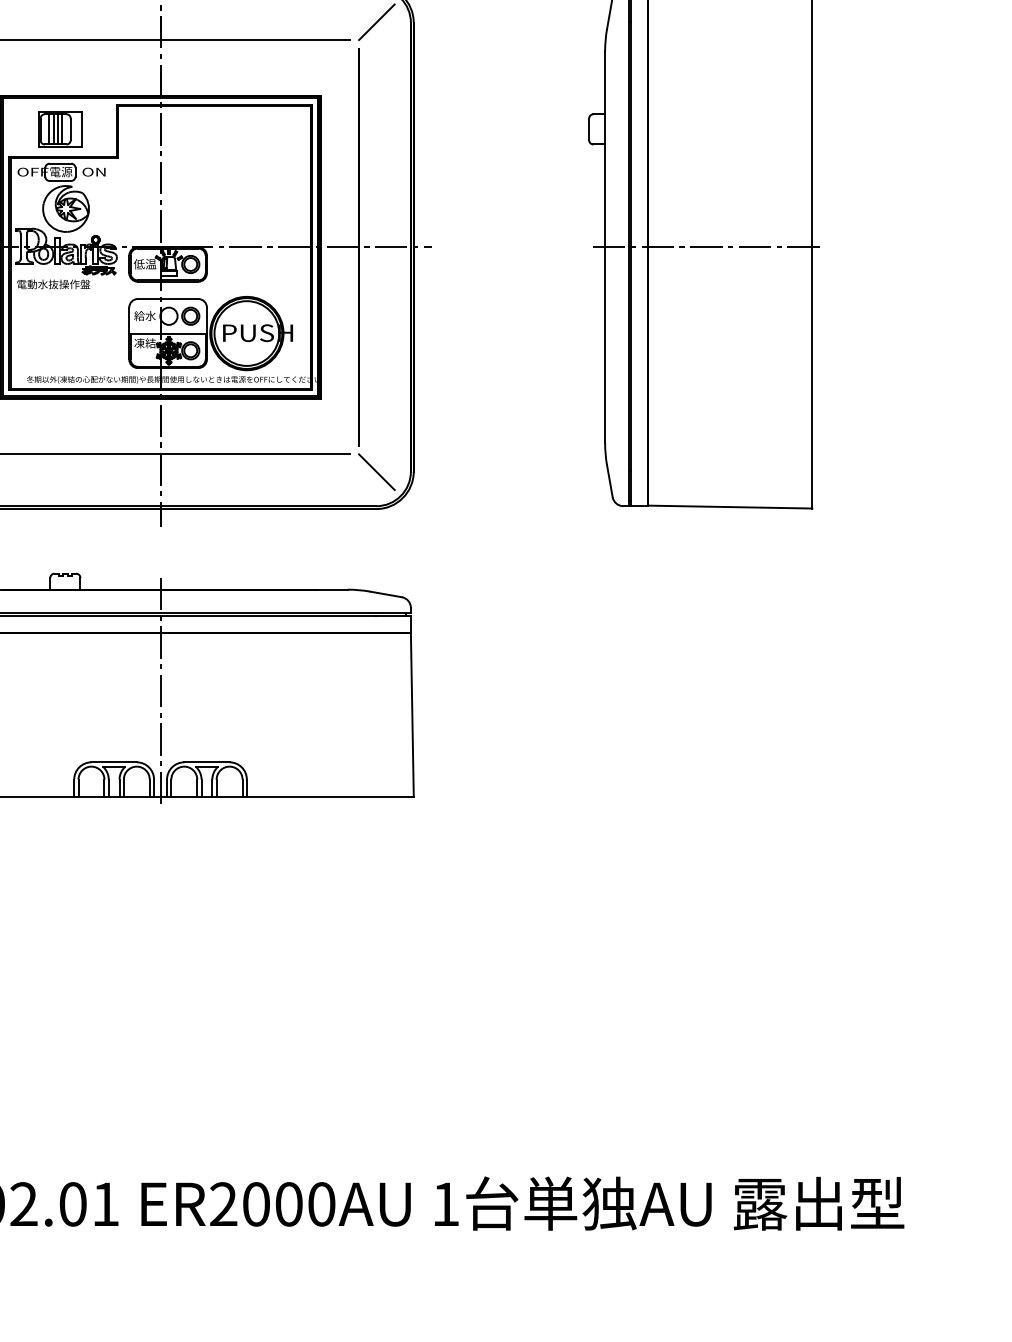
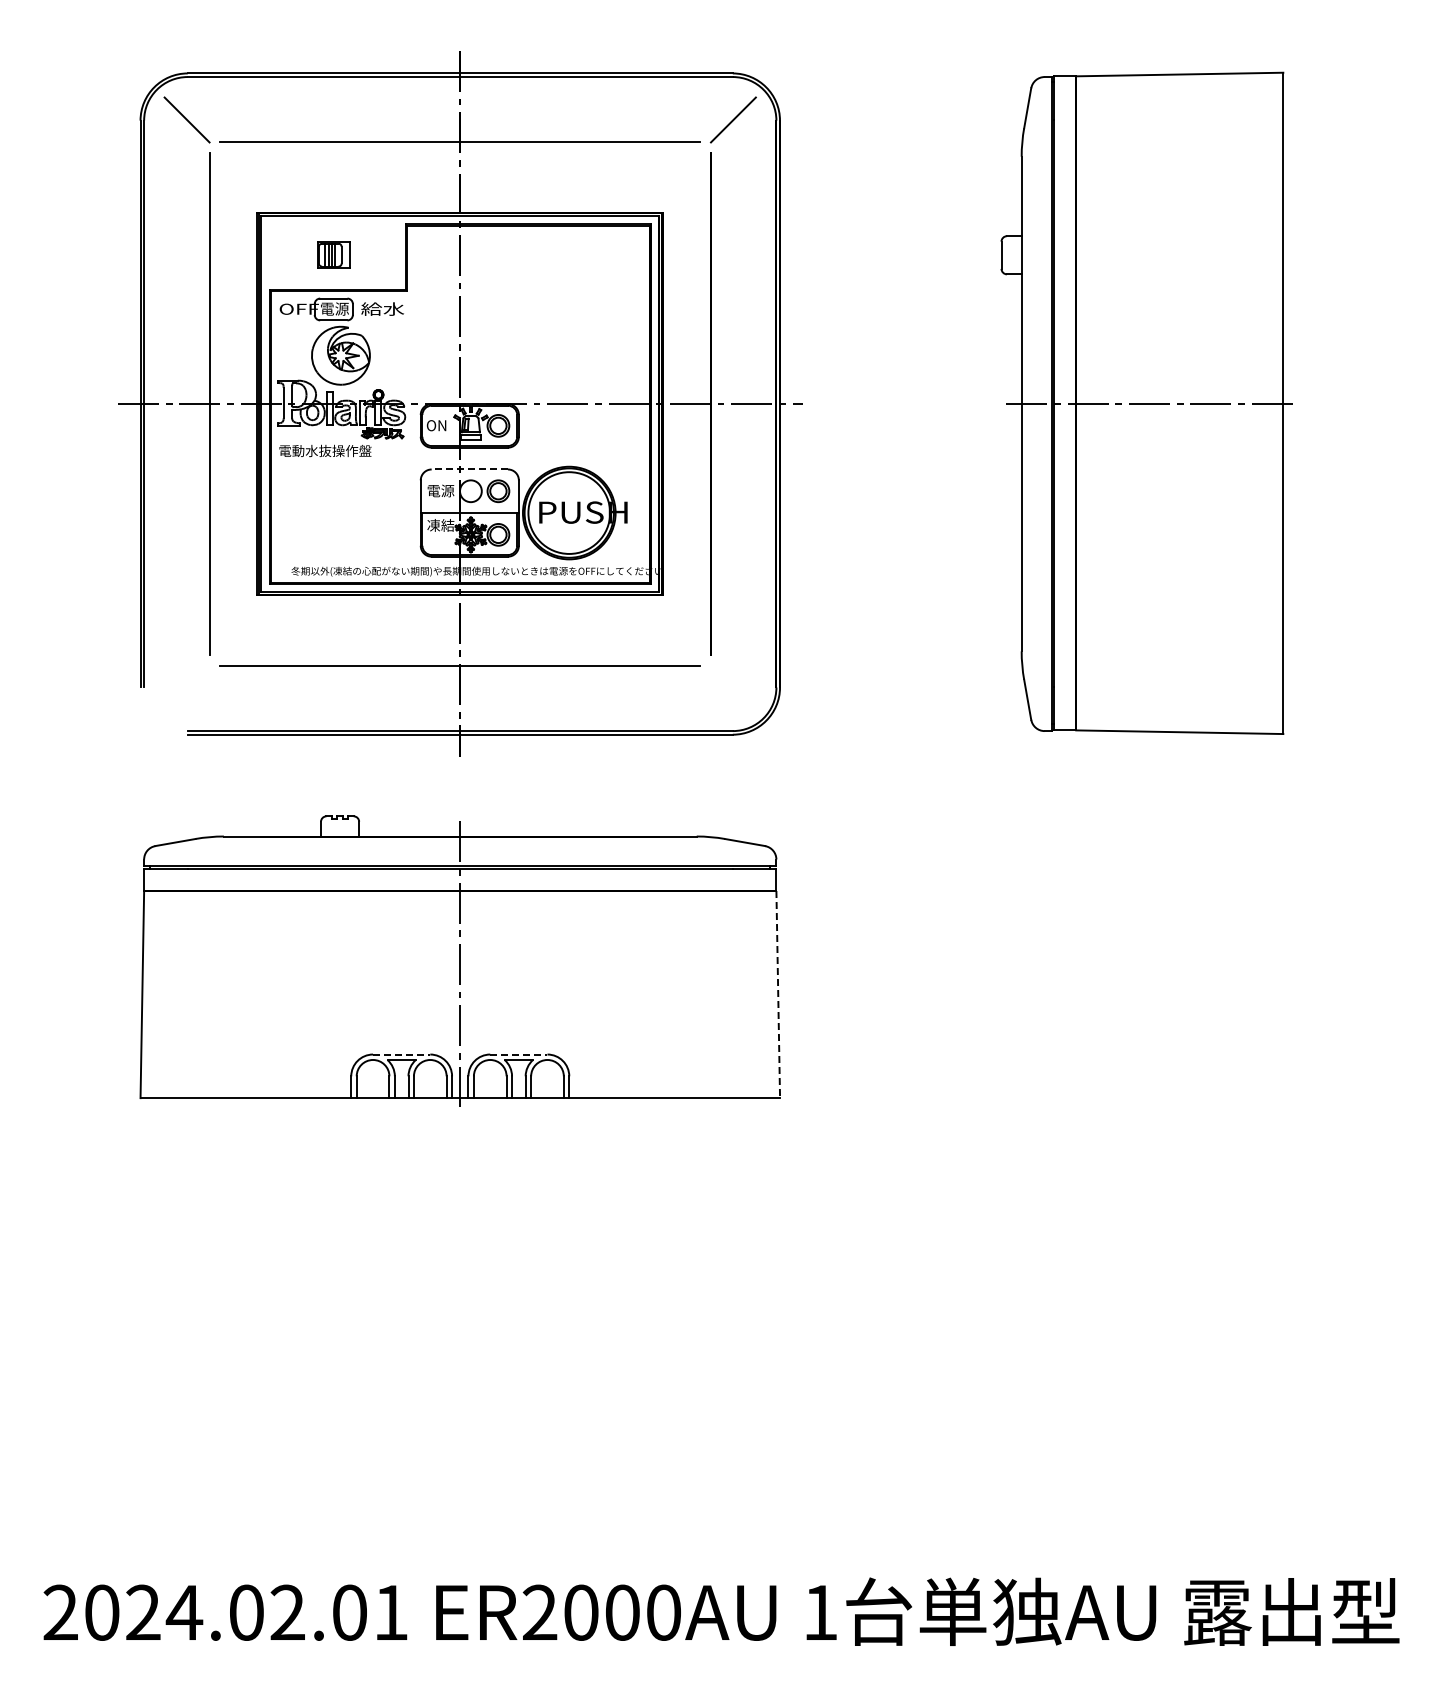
part: (60, 128) -> (333, 254), size x0.6
text: (98, 171) -> (382, 308), ON -> 給水
text: (144, 264) -> (440, 425), 低温 -> ON
line: (167, 299) -> (469, 469), solid -> dashed
text: (144, 315) -> (440, 490), 給水 -> 電源
line: (376, 471) -> (733, 687), removed
line: (412, 714) -> (778, 994), solid -> dashed
line: (114, 762) -> (401, 1054), solid -> dashed
line: (206, 762) -> (518, 1054), solid -> dashed

